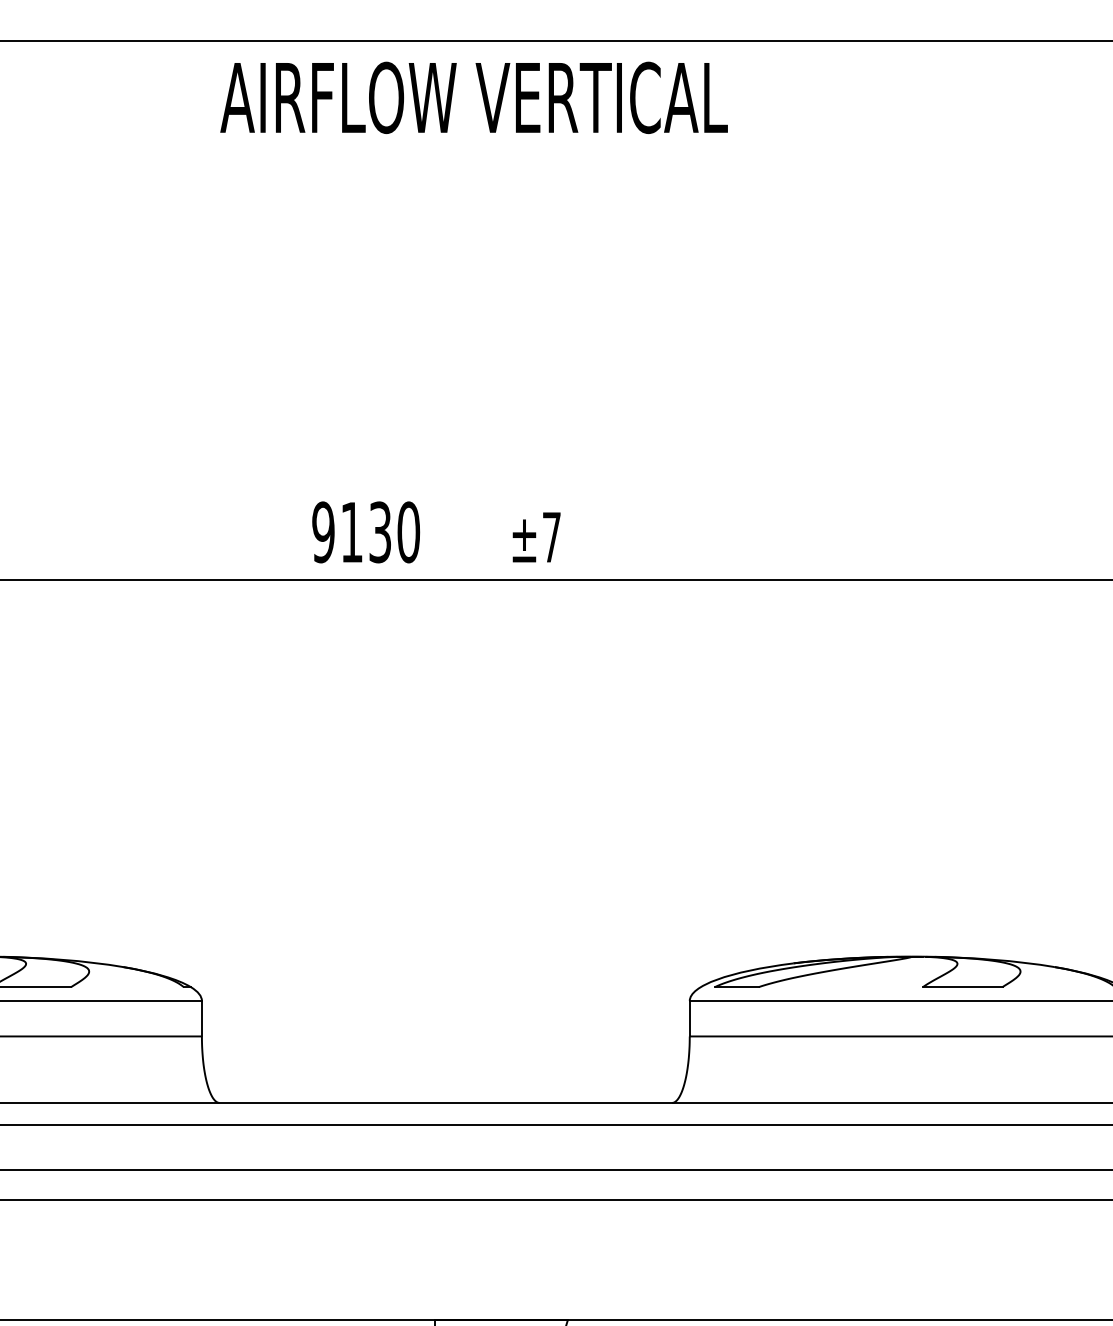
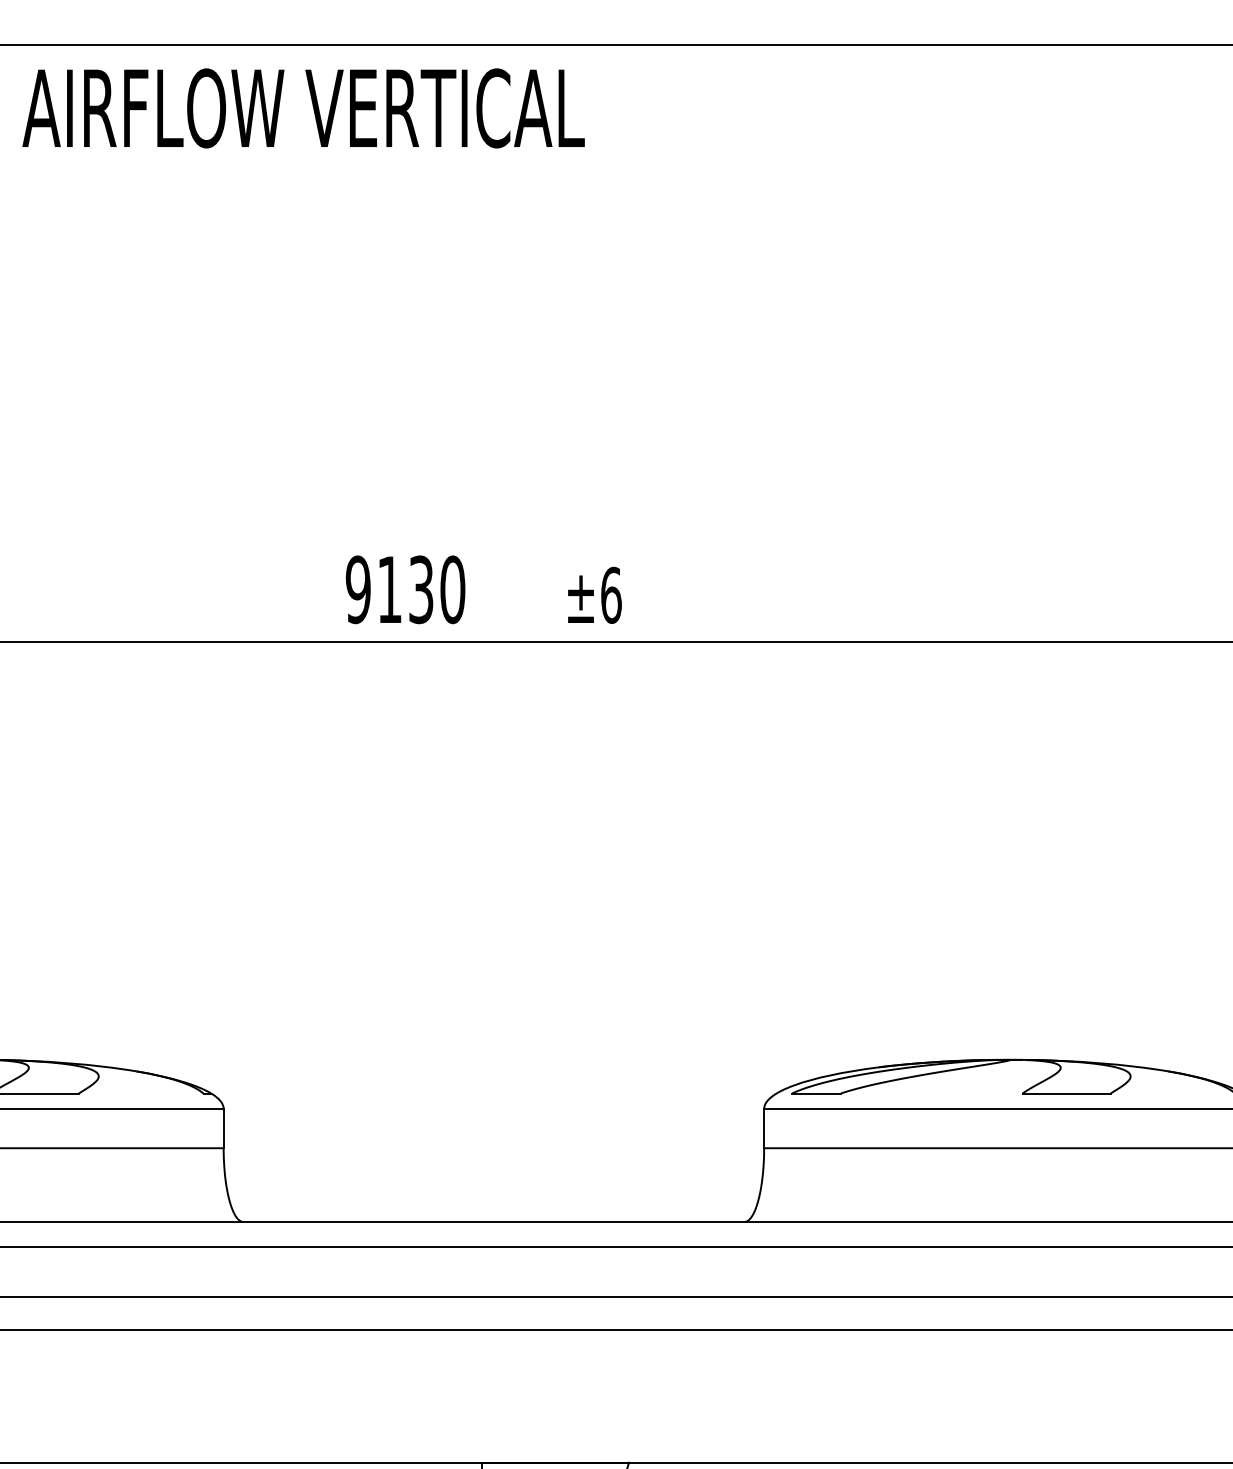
text: (473, 97) -> (302, 107), moved
text: (551, 537) -> (610, 595), ±7 -> ±6

